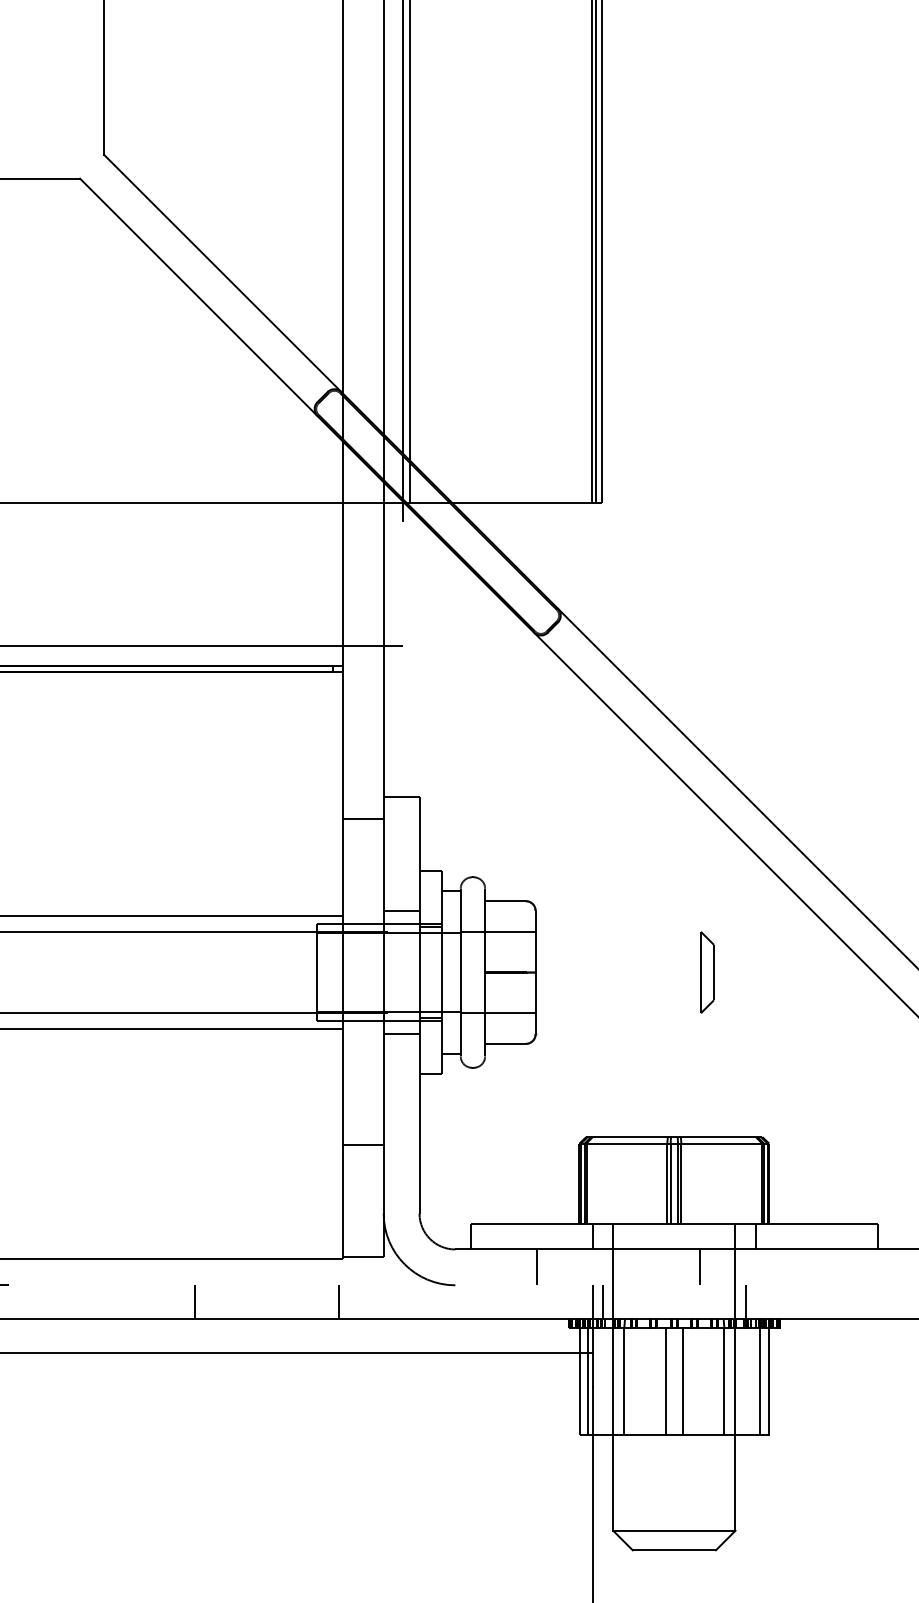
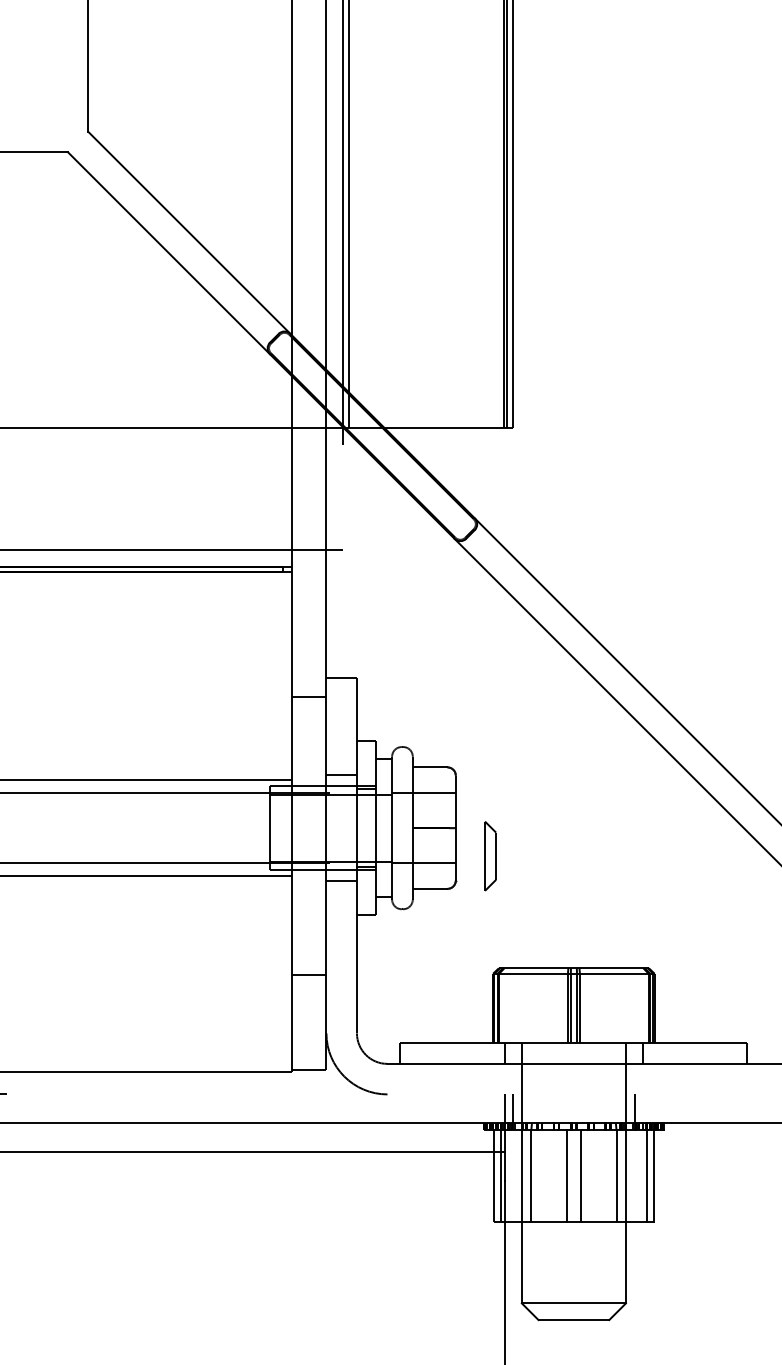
part: (707, 972) -> (490, 856), moved
line: (536, 1267) -> (456, 1079), removed
line: (699, 1267) -> (595, 1079), removed
line: (195, 1302) -> (166, 1109), removed
line: (338, 1302) -> (287, 1109), removed

